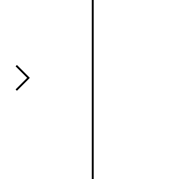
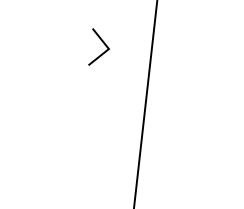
line: (24, 75) -> (103, 44), moved

